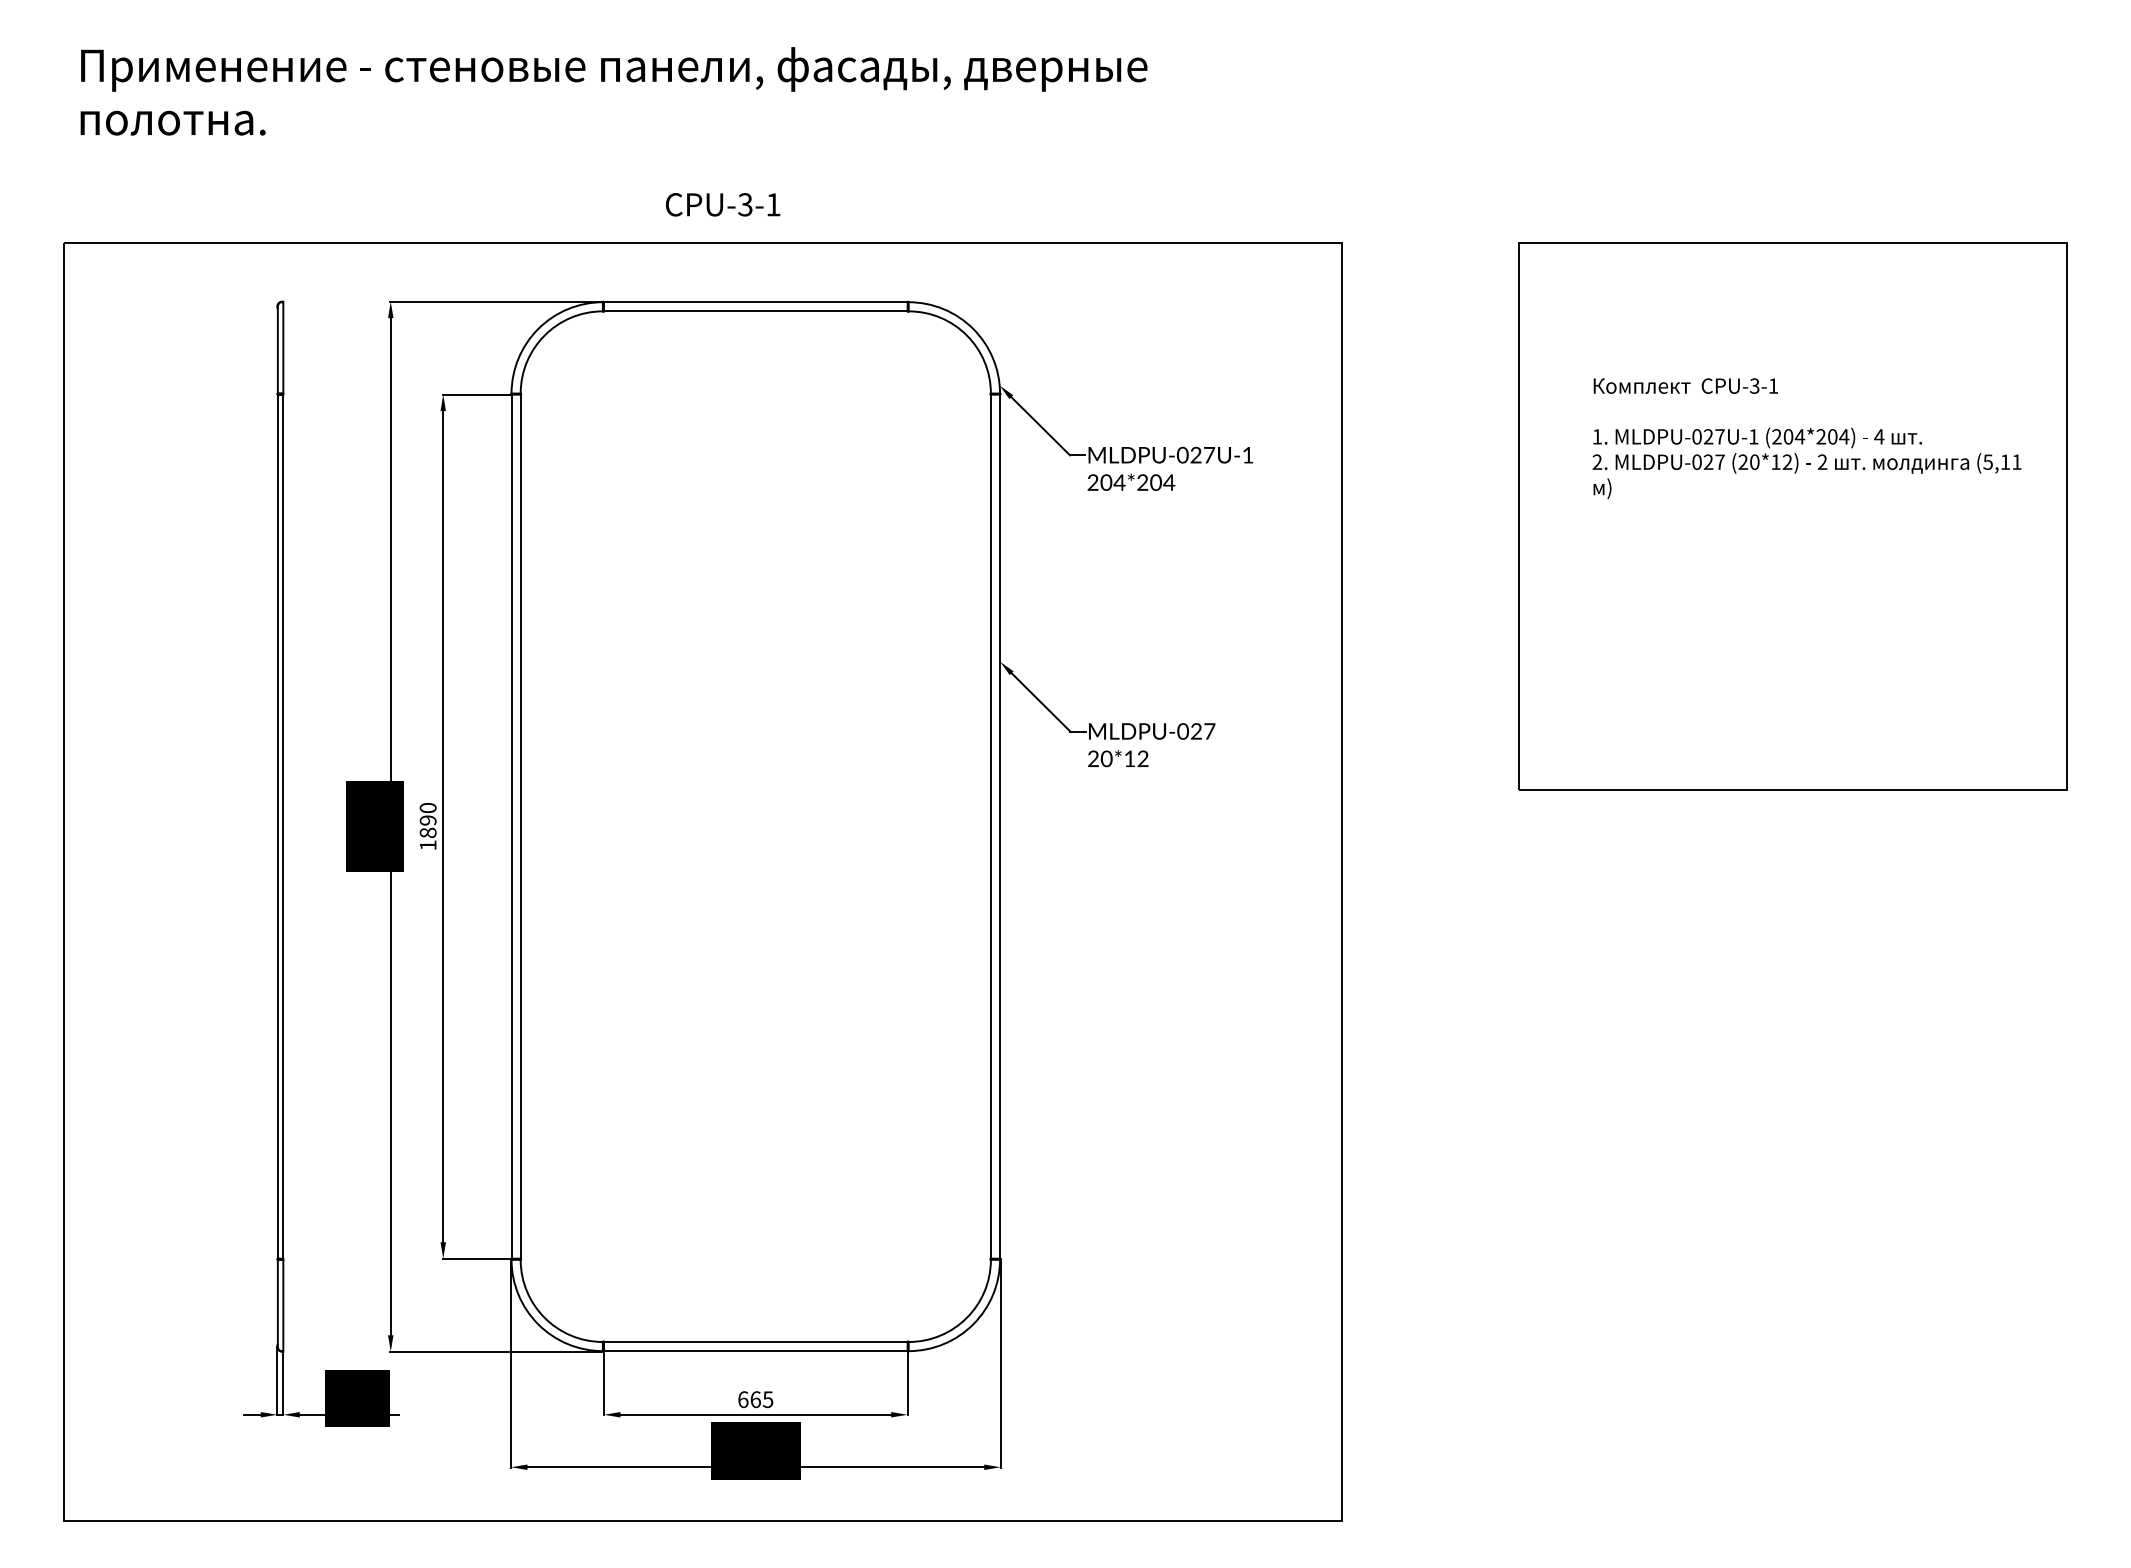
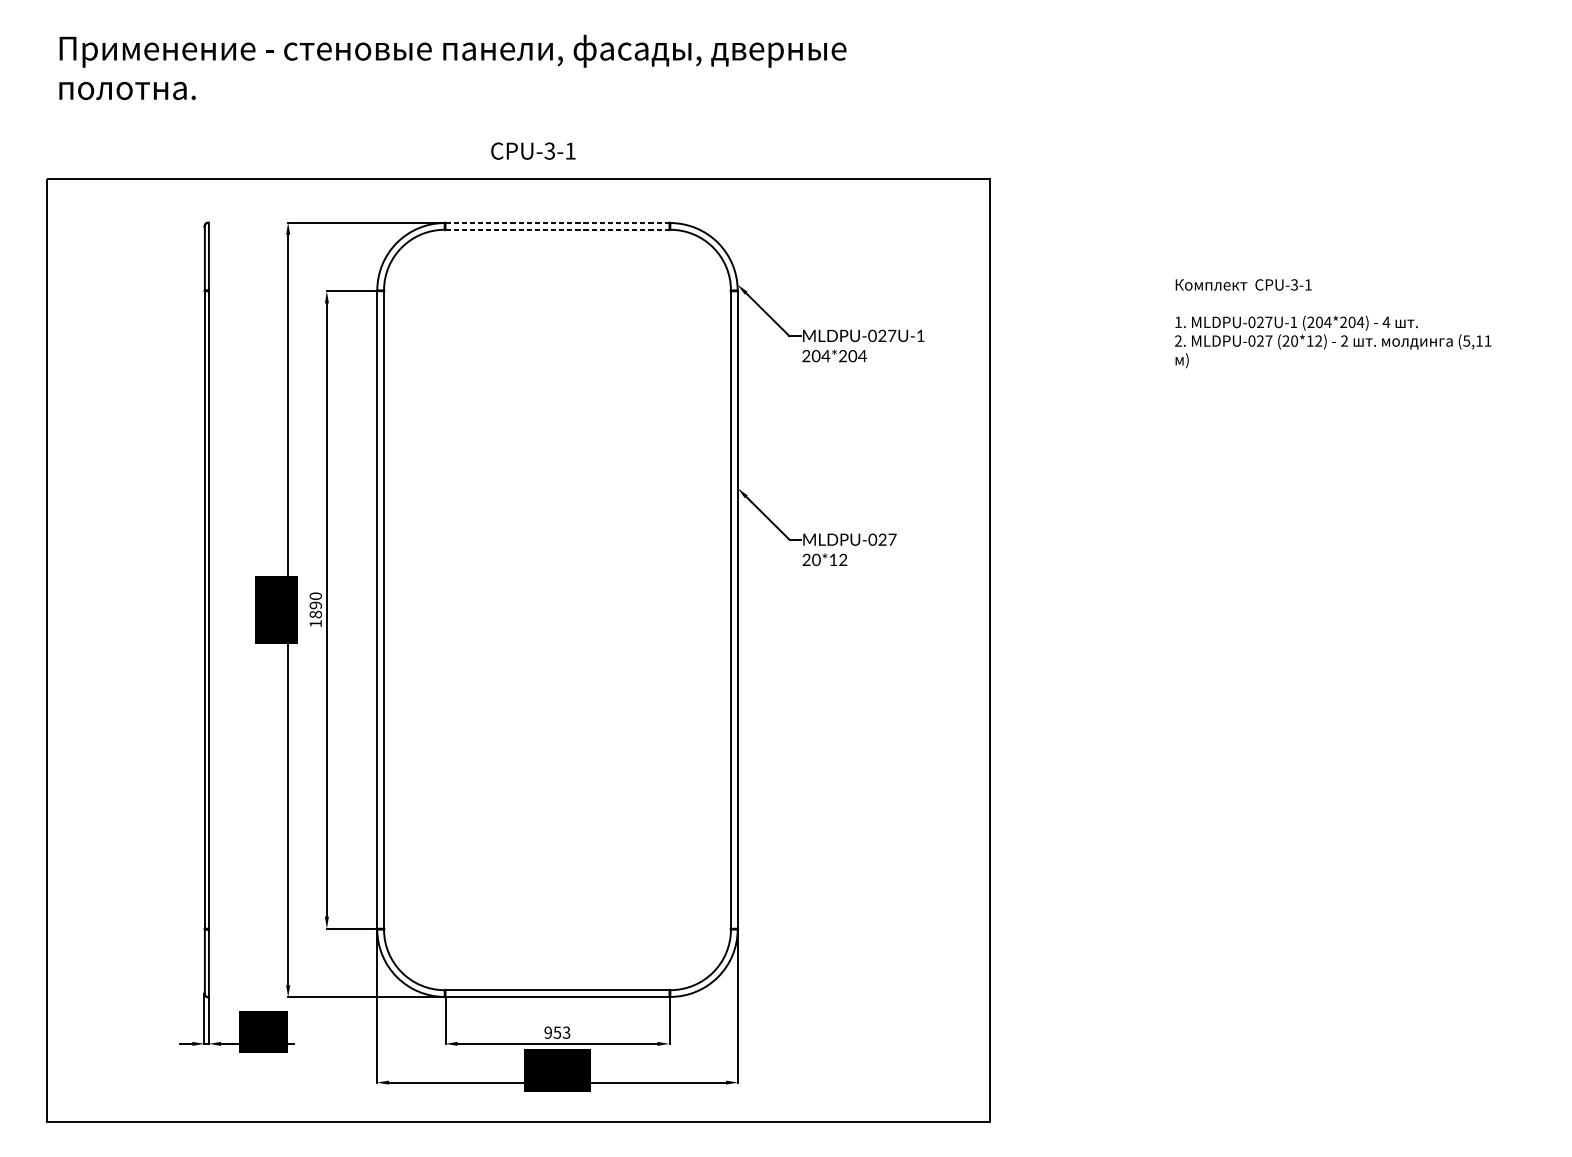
line: (755, 302) -> (557, 223), solid -> dashed
line: (755, 311) -> (557, 229), solid -> dashed
part: (1792, 516) -> (1322, 381), removed
text: (755, 1399) -> (557, 1032), 665 -> 953

